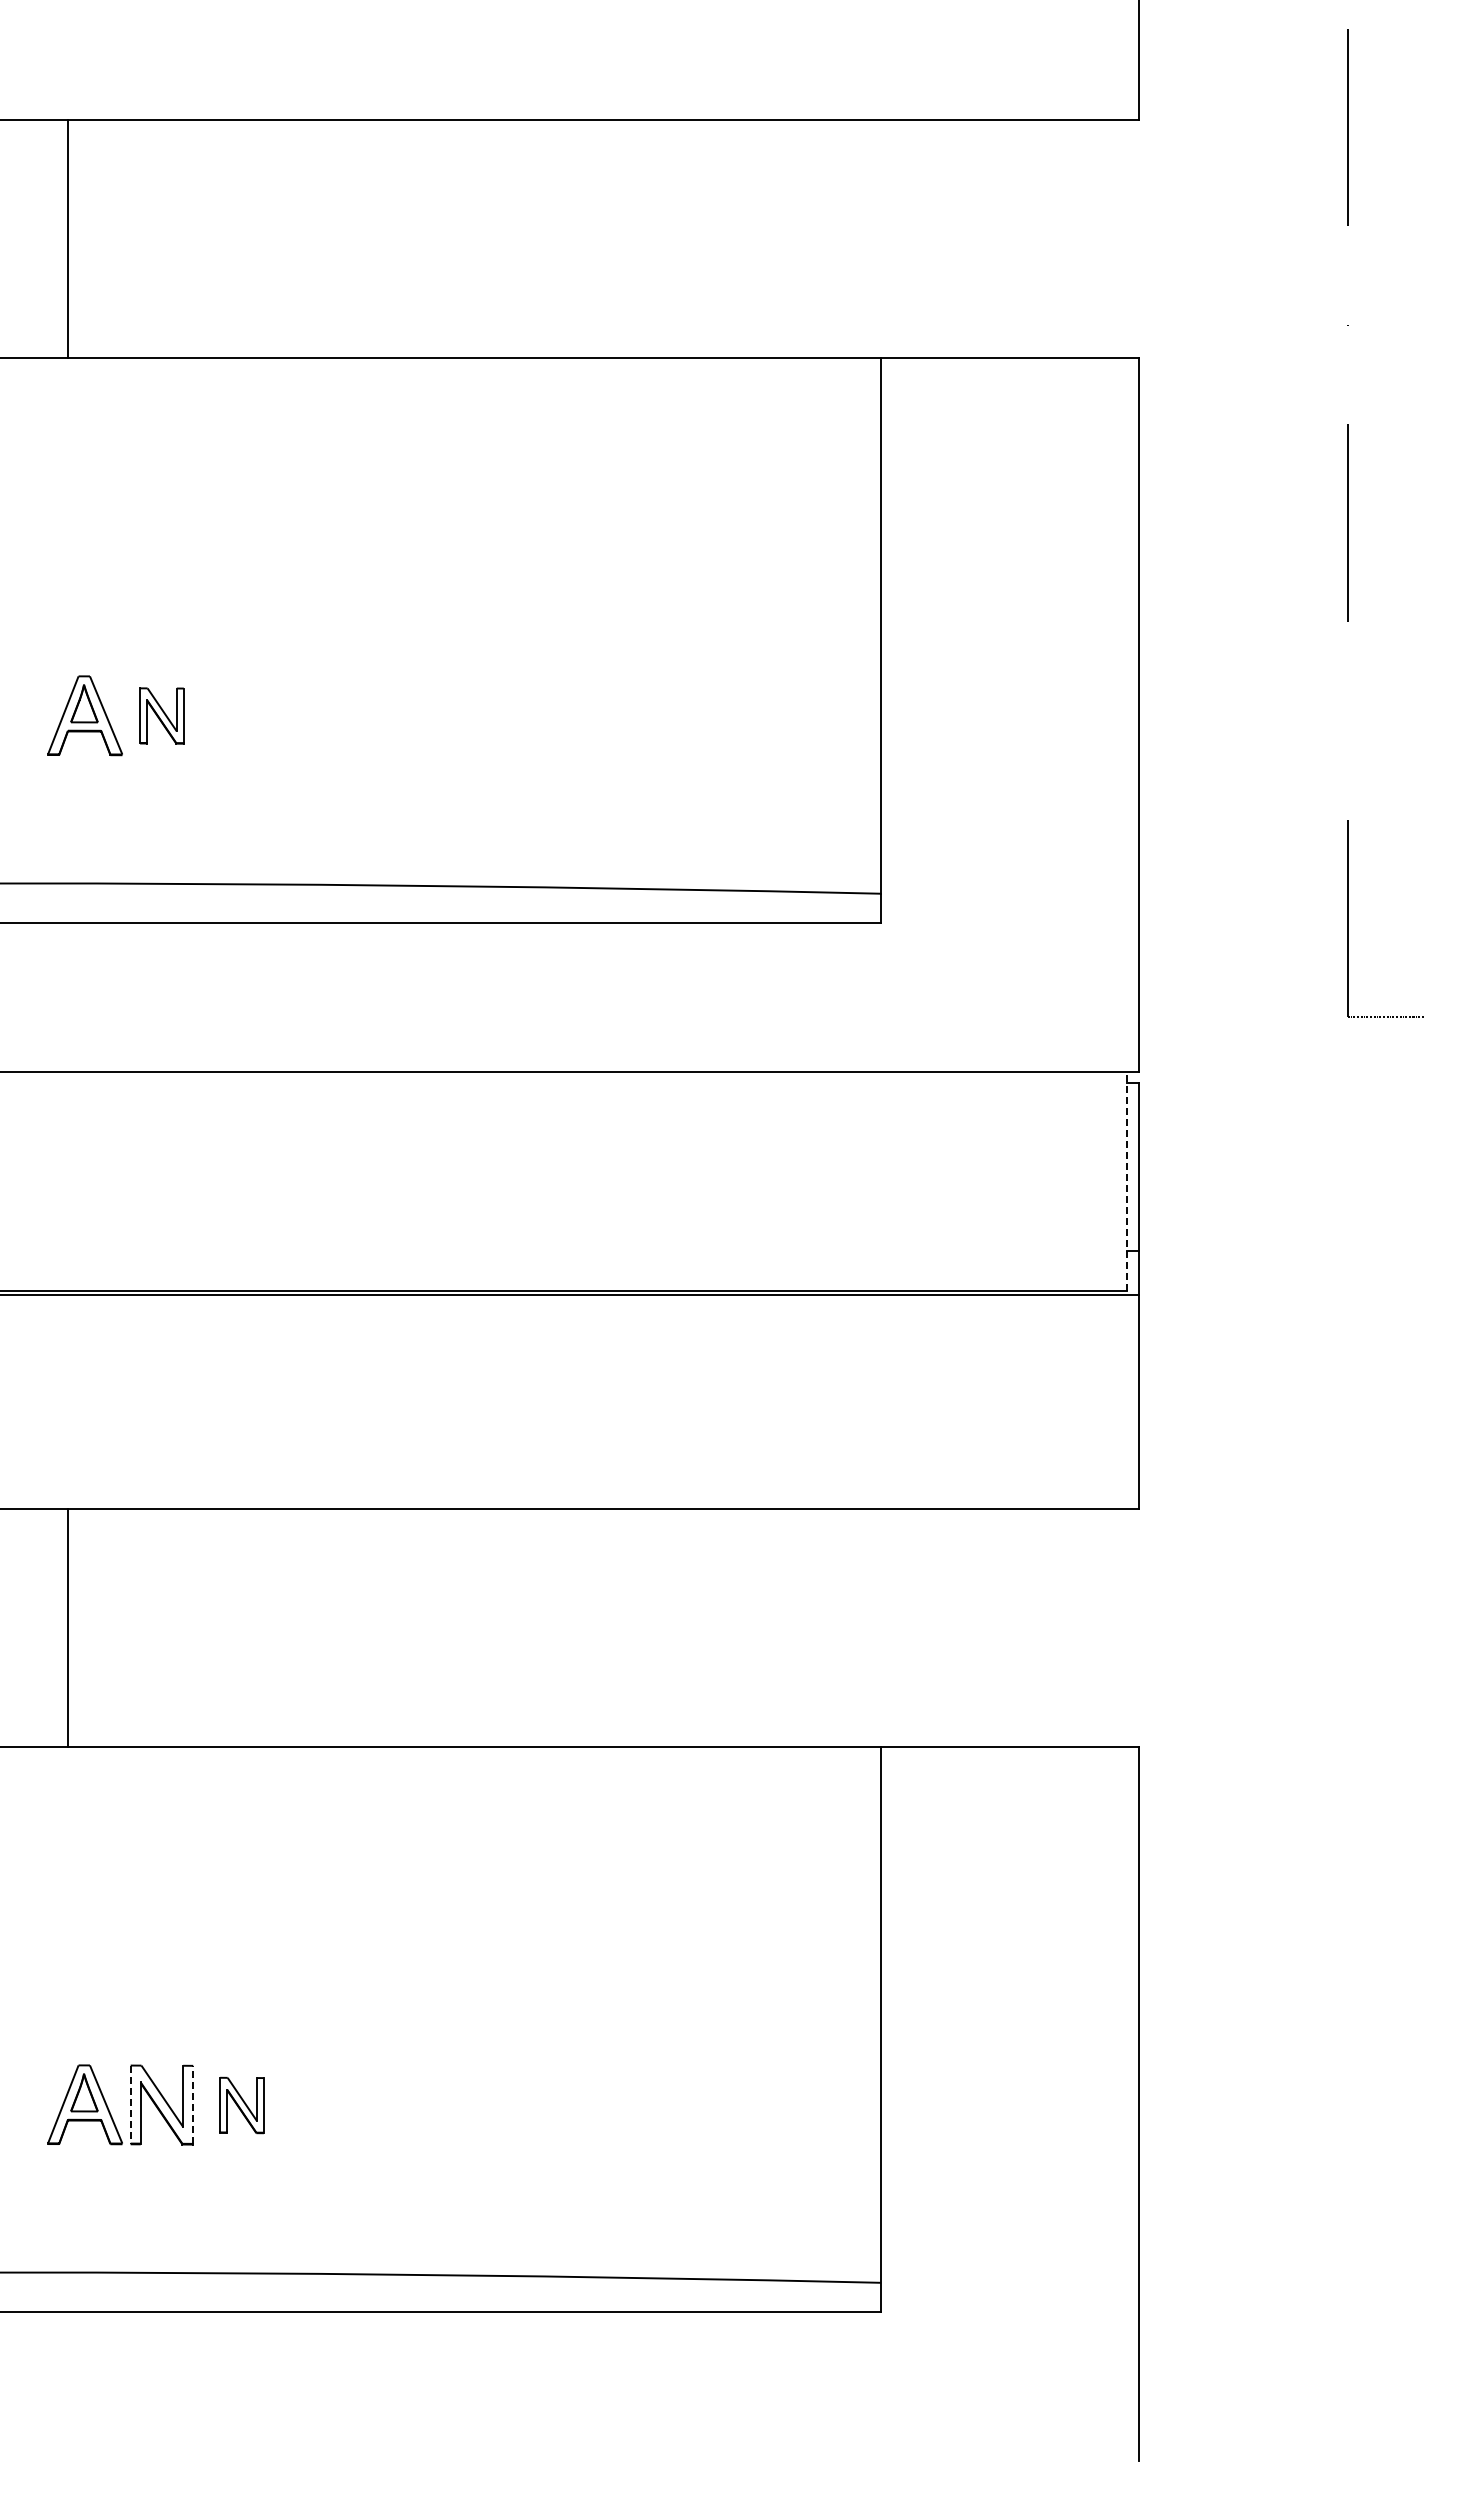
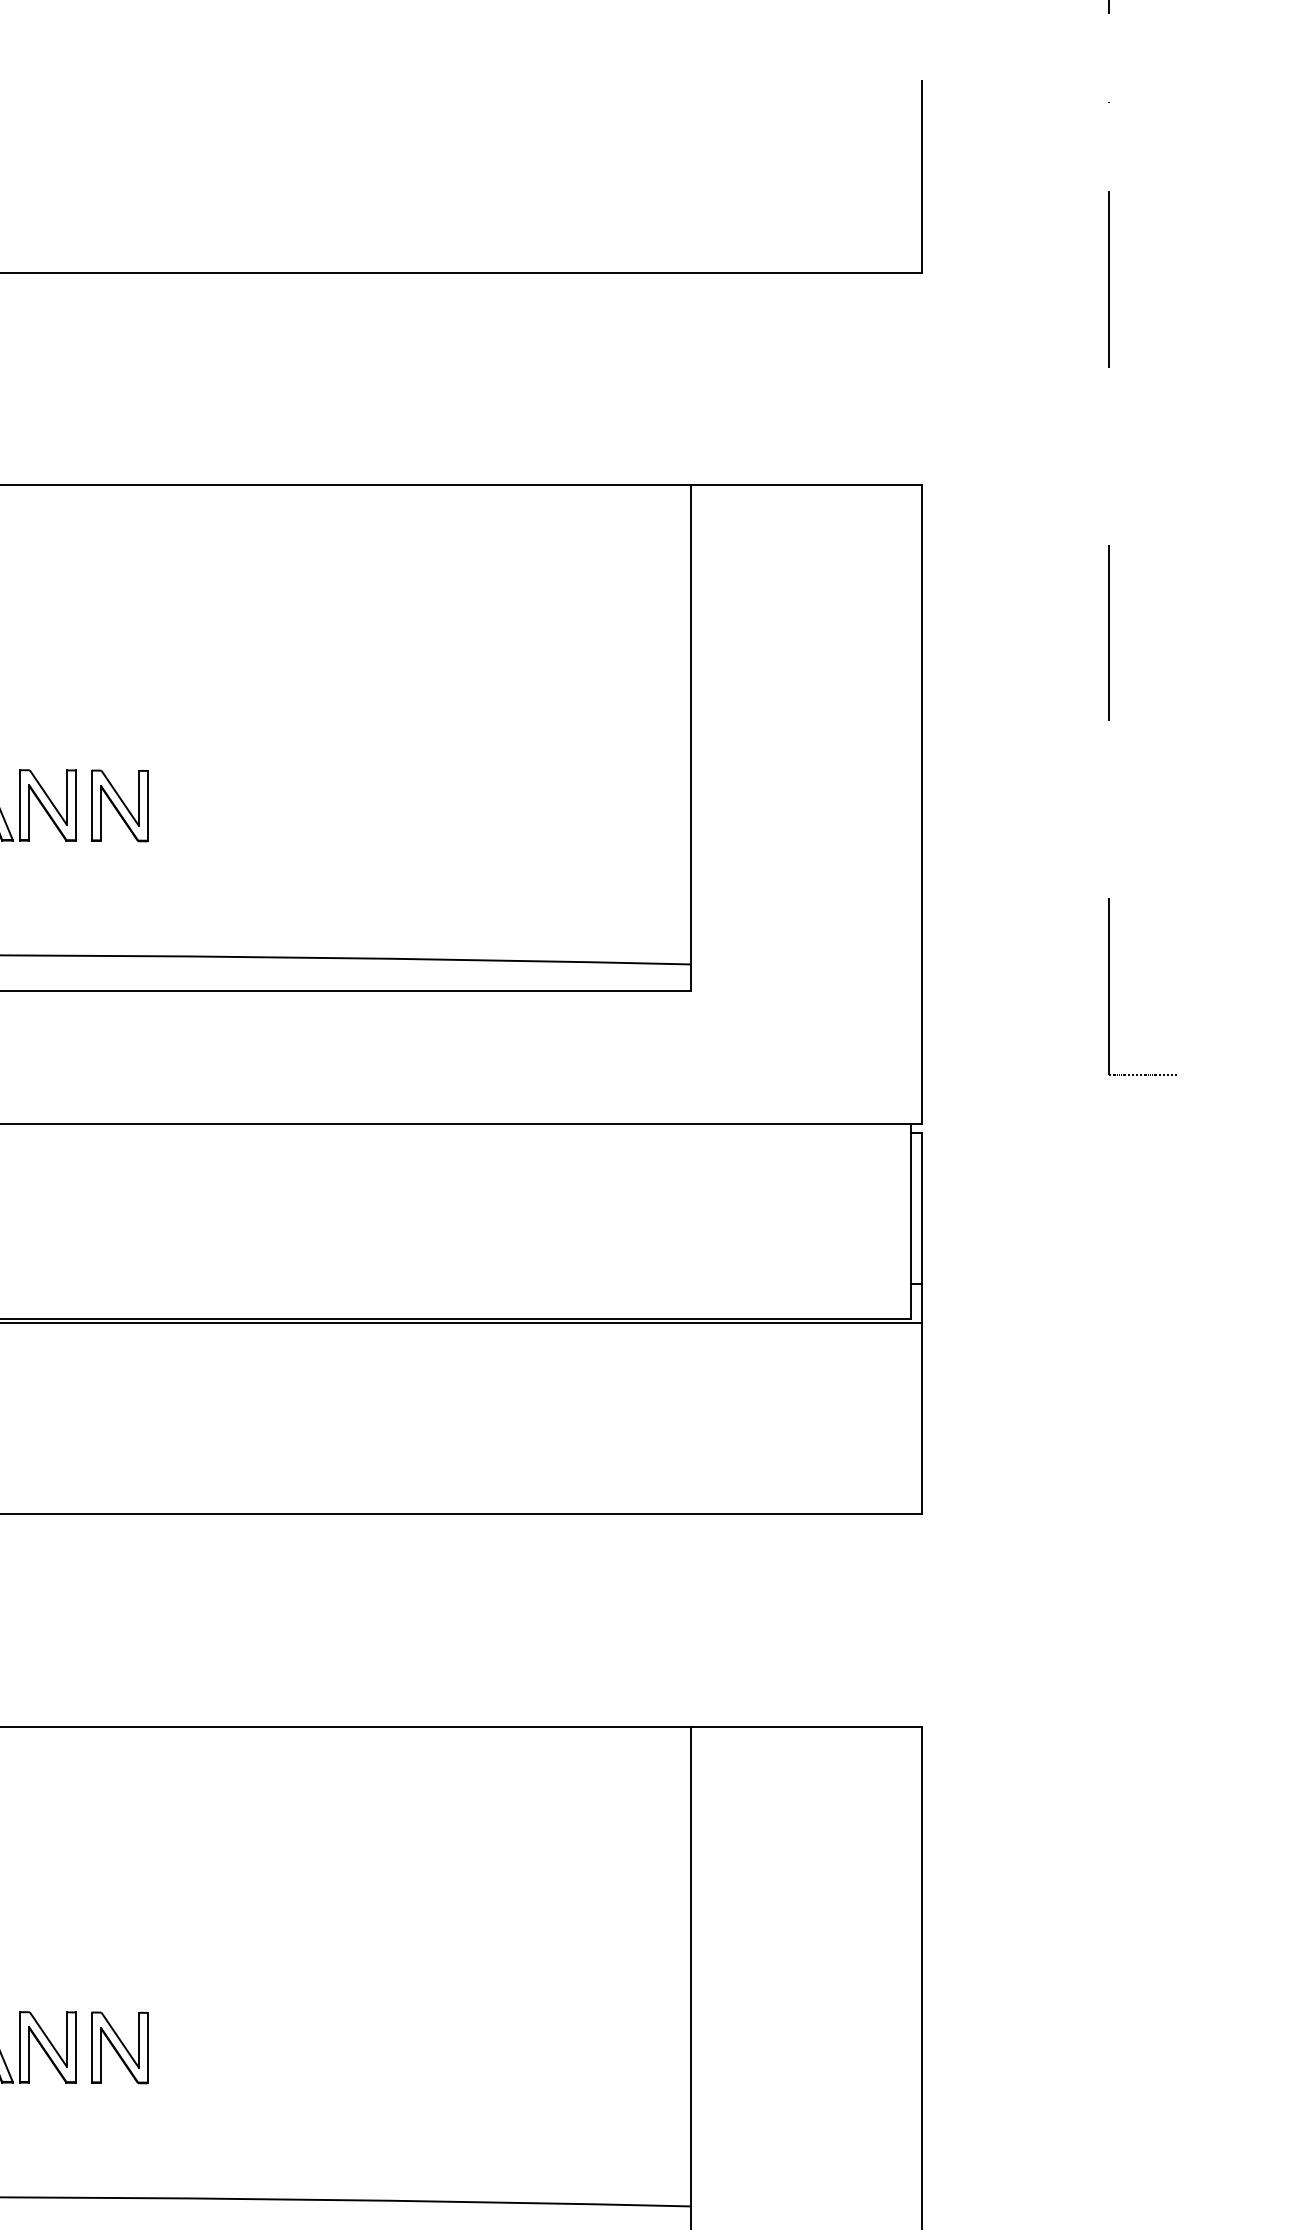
part: (161, 715) -> (47, 805), size x1.43
part: (241, 716) -> (119, 805), added
line: (1127, 1180) -> (911, 1220), dashed -> solid
line: (193, 2104) -> (76, 2047), dashed -> solid
line: (130, 2105) -> (20, 2047), dashed -> solid
part: (241, 2105) -> (119, 2047), size x1.43

